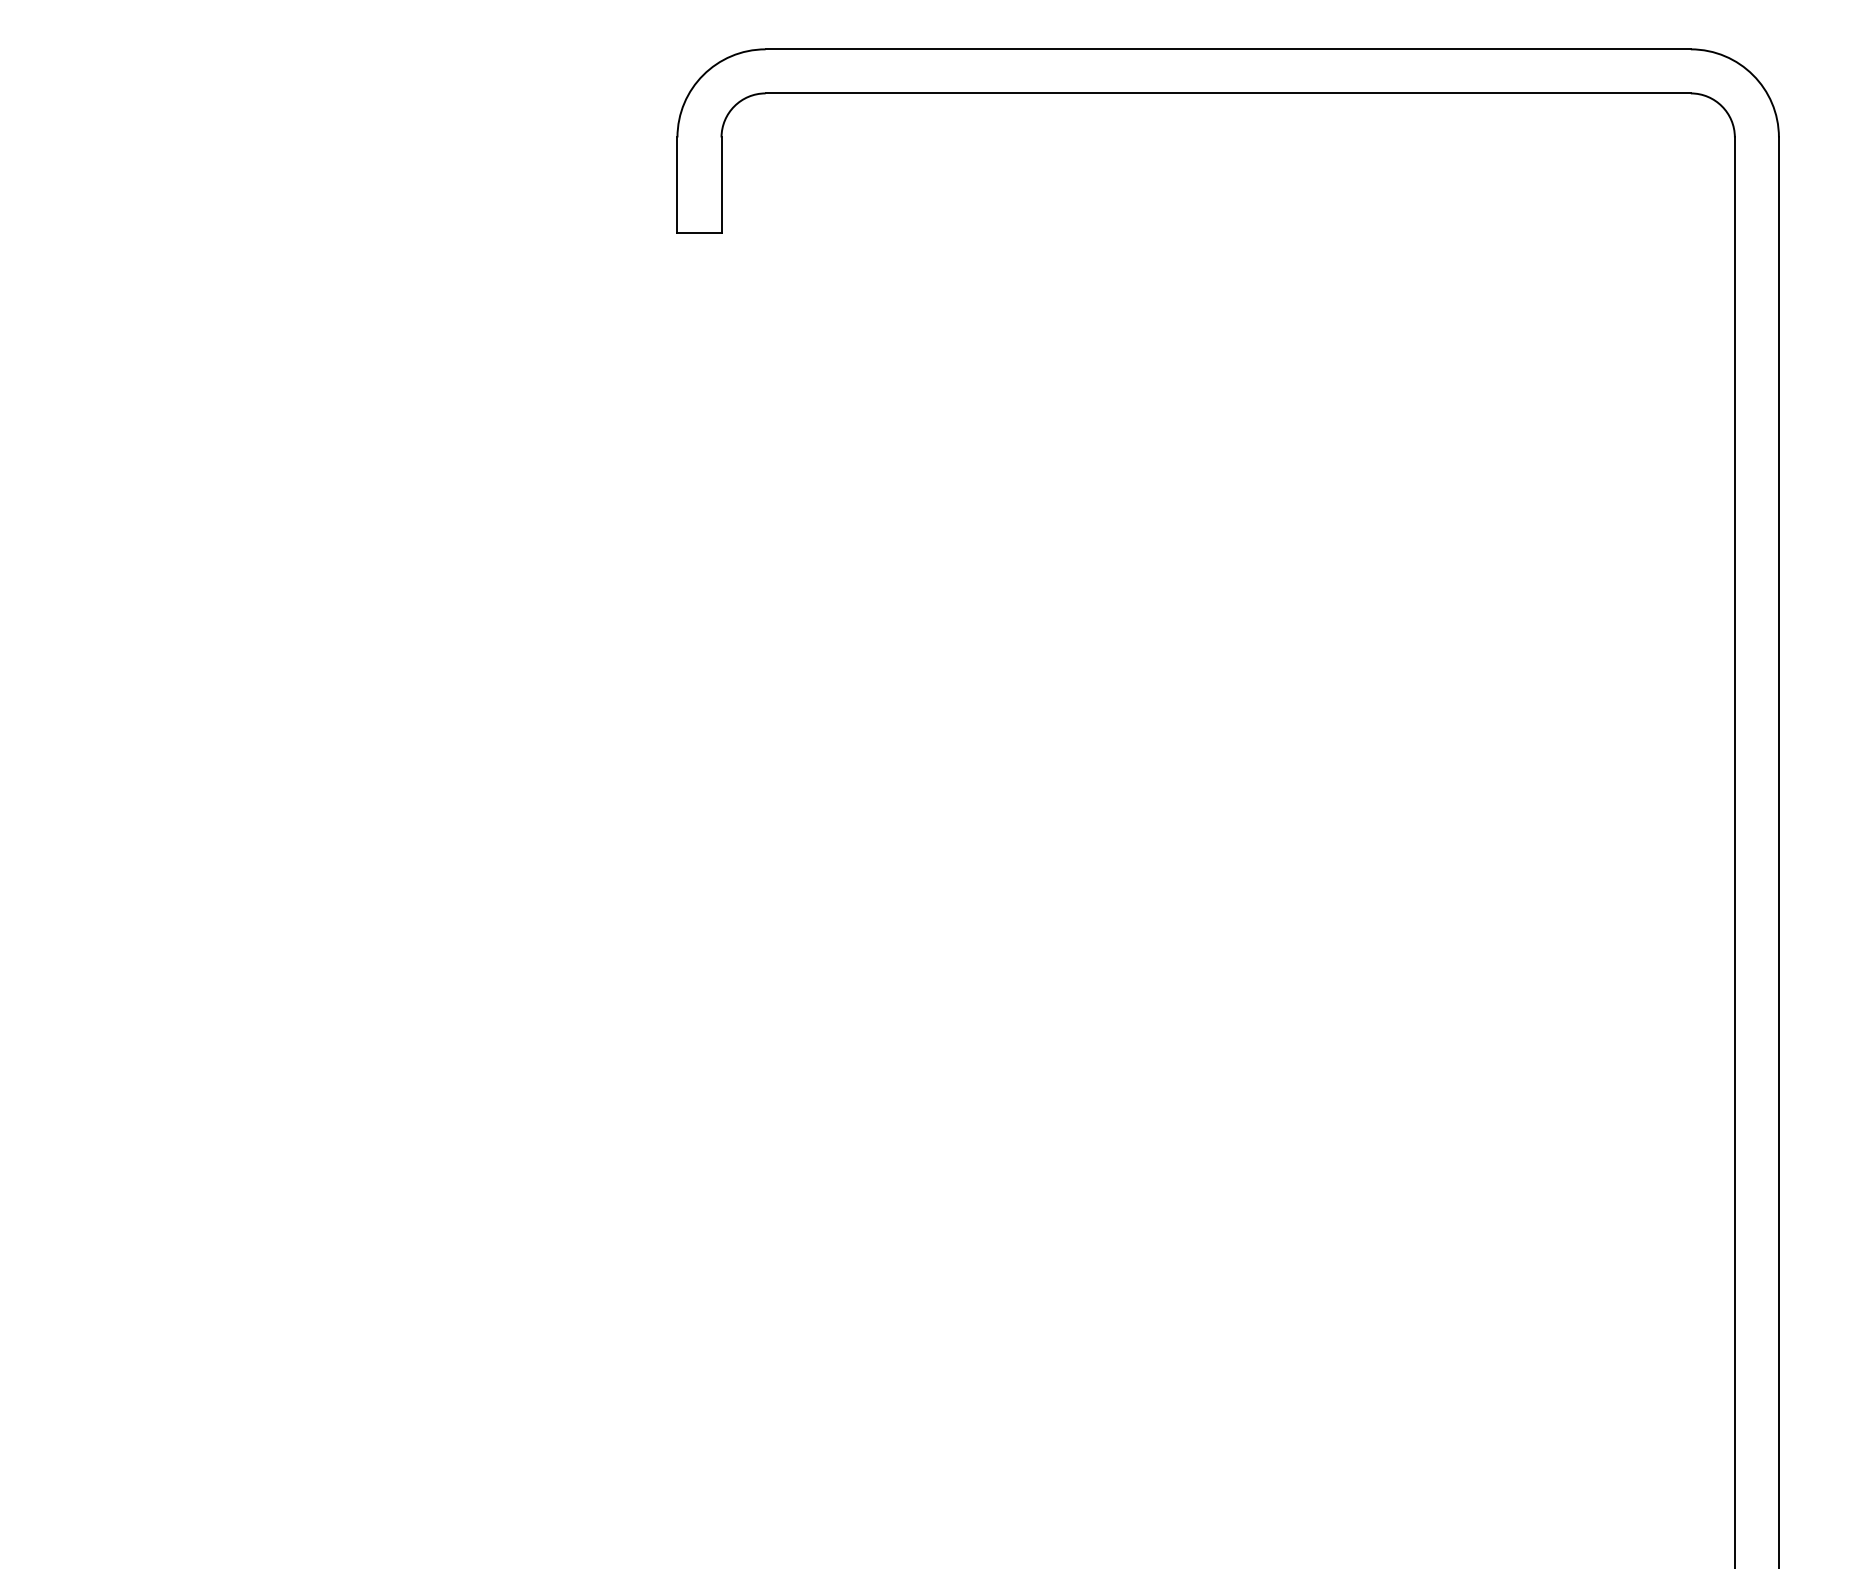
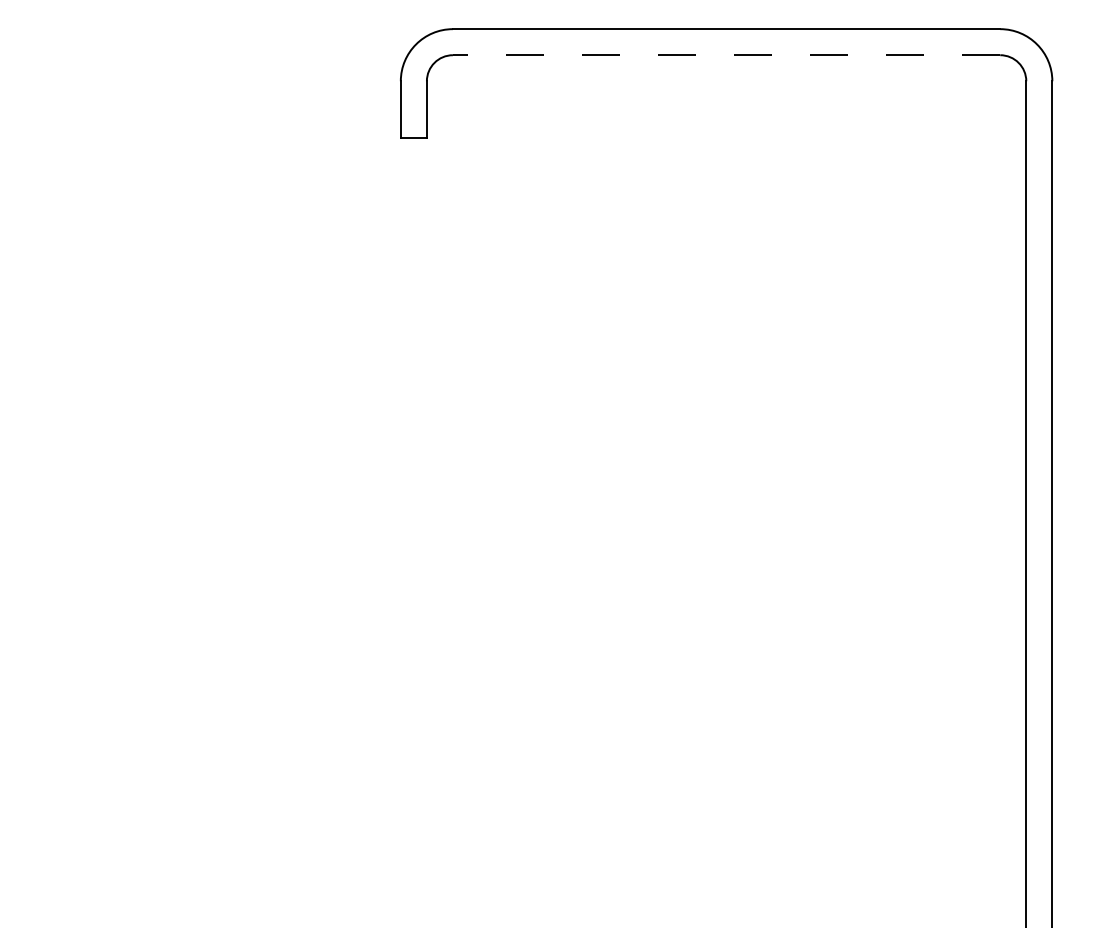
line: (1228, 93) -> (726, 55), solid -> dashed

